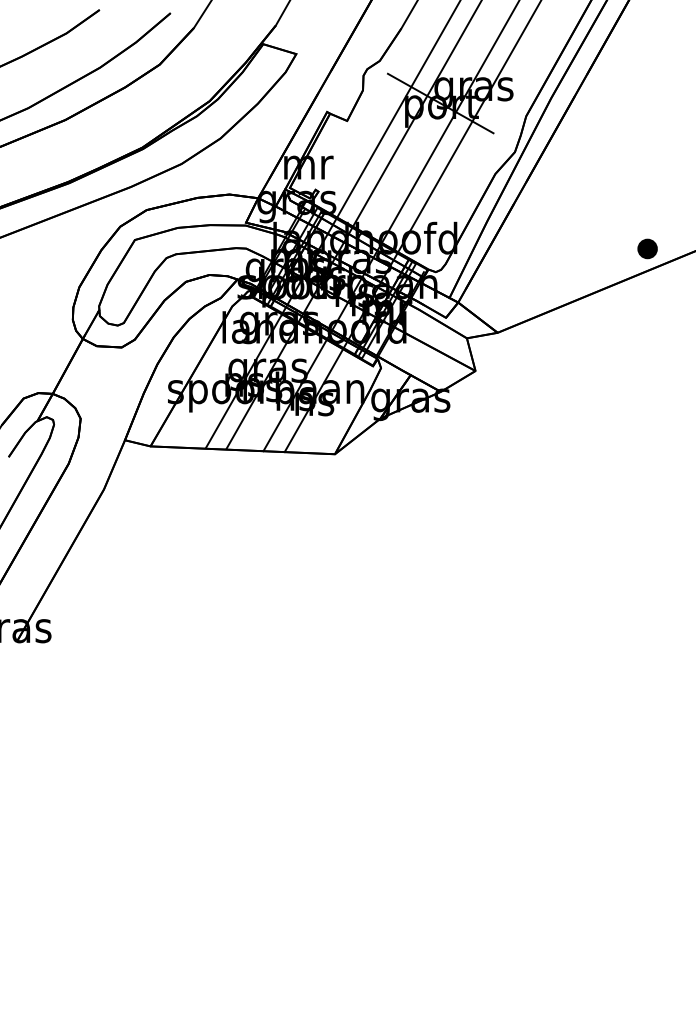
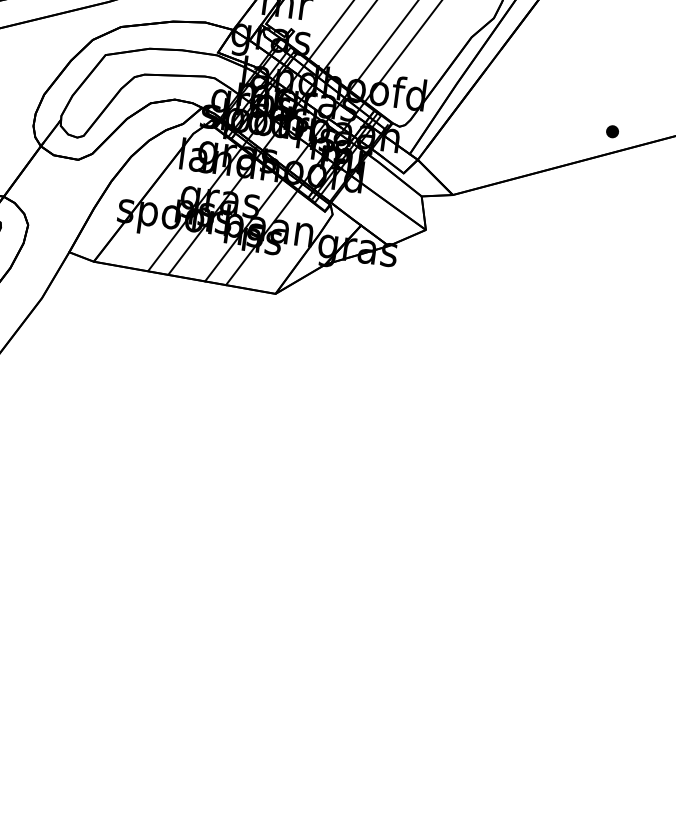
part: (647, 248) -> (612, 131), size x0.6

